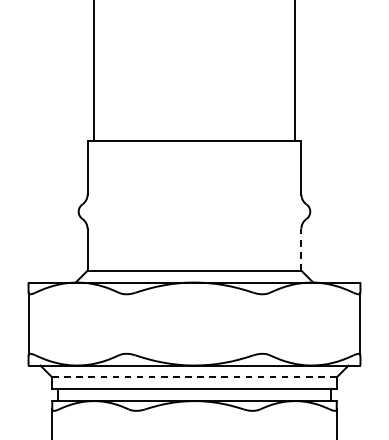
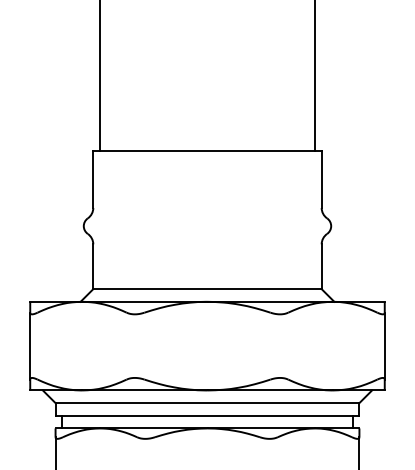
line: (301, 249) -> (321, 266), dashed -> solid
line: (194, 377) -> (207, 403), dashed -> solid

